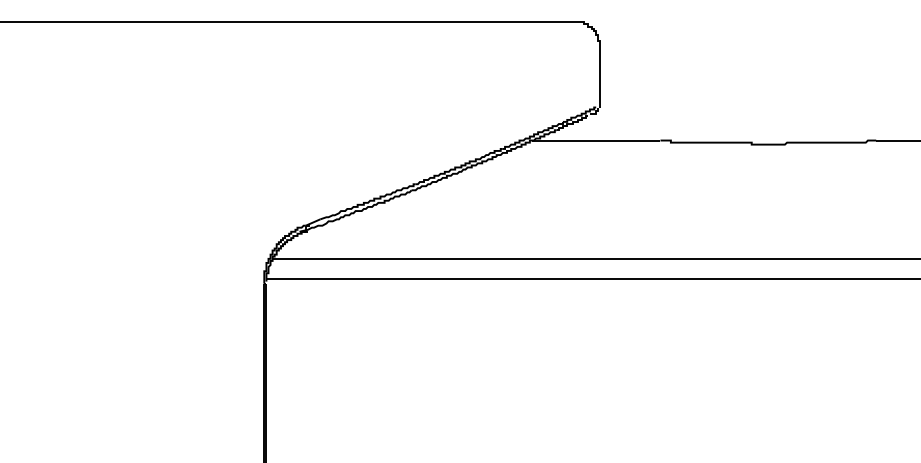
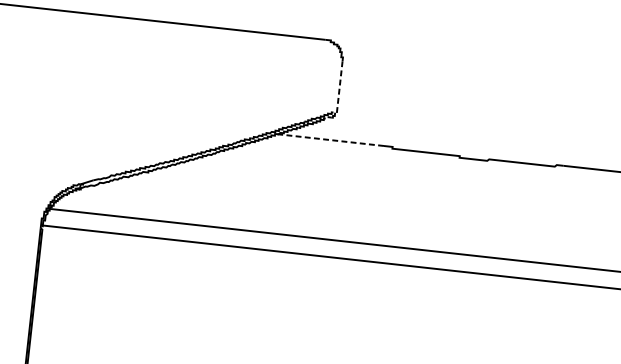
line: (600, 75) -> (339, 86), solid -> dashed
line: (595, 140) -> (329, 139), solid -> dashed

